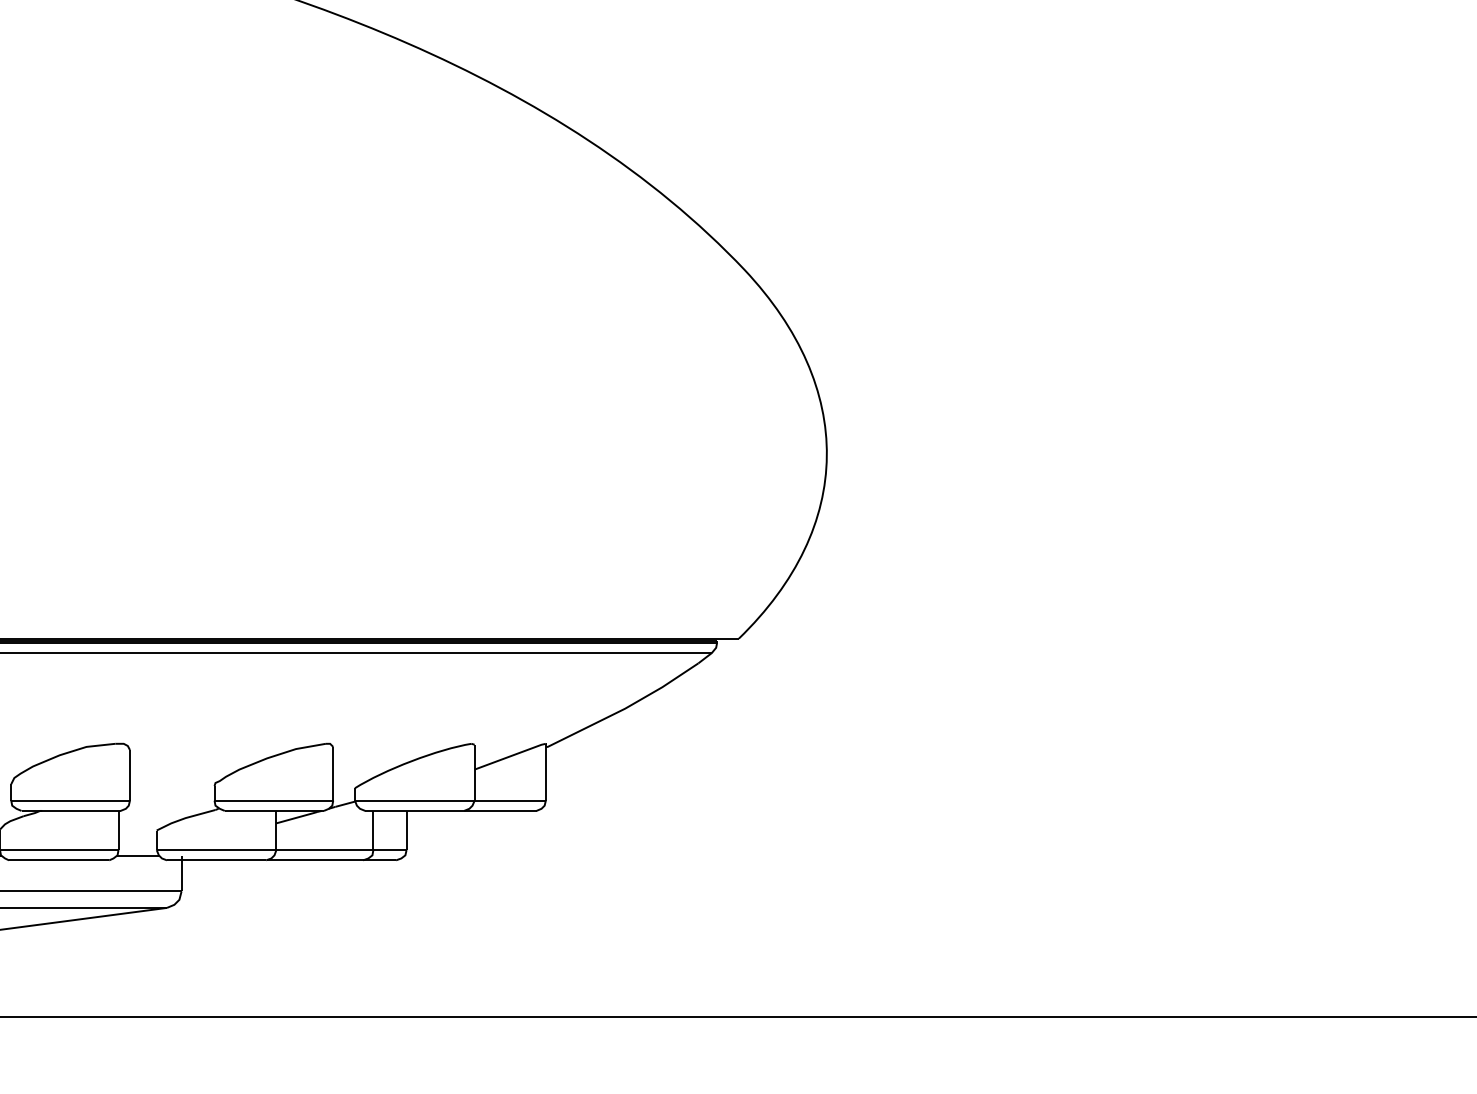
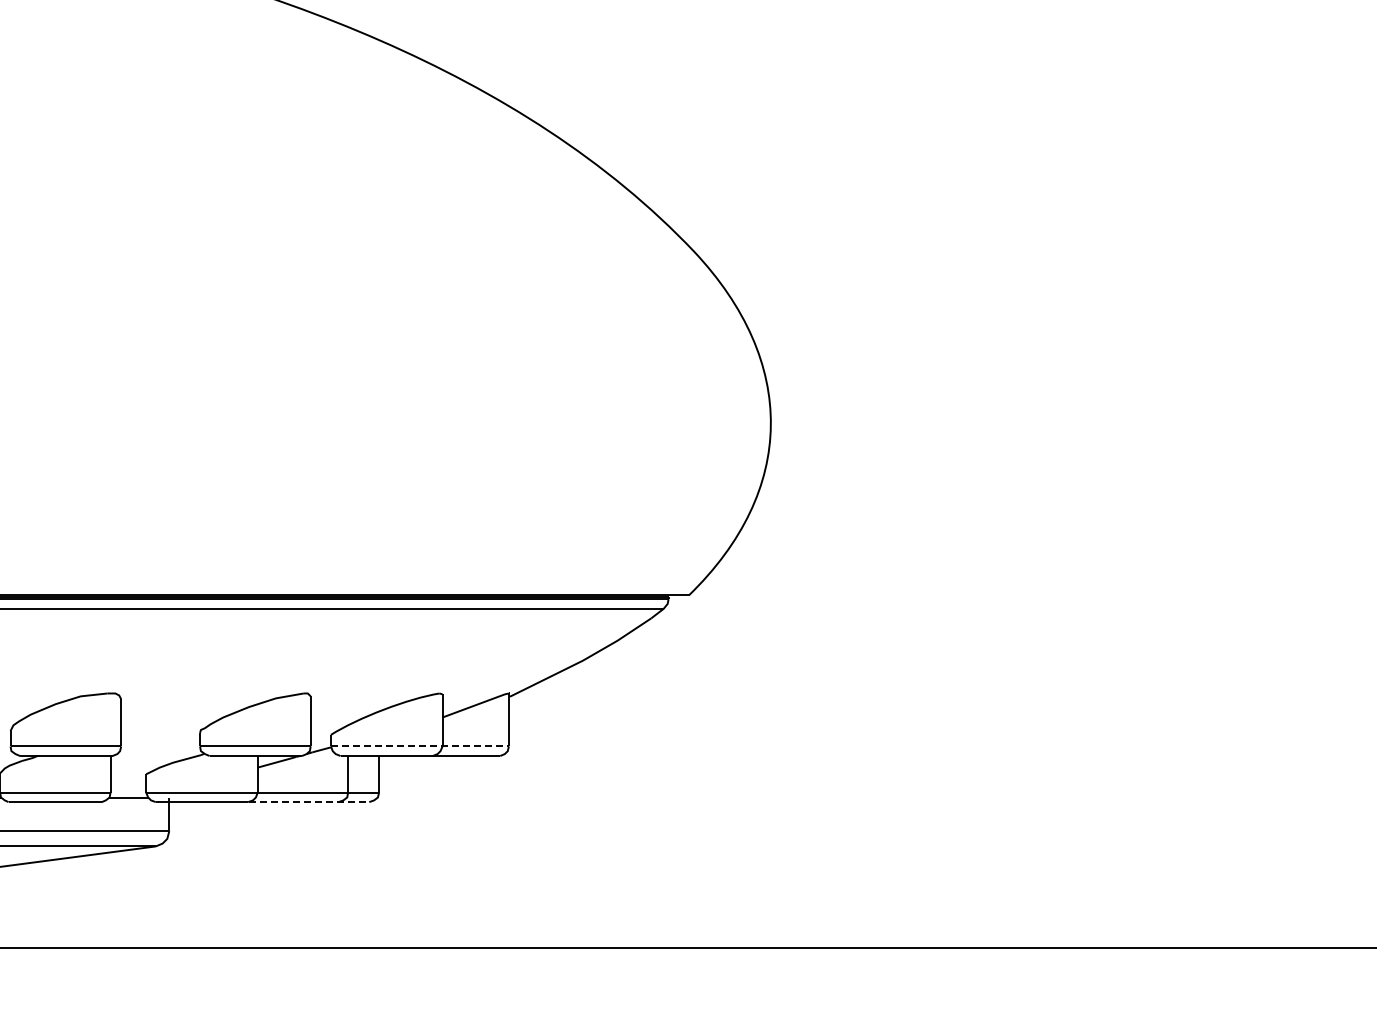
line: (449, 800) -> (419, 746), solid -> dashed
line: (331, 860) -> (309, 802), solid -> dashed

